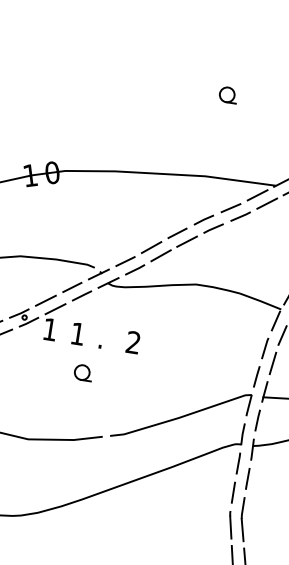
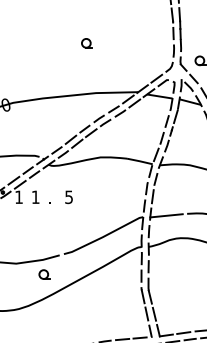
part: (227, 95) -> (86, 43), moved
text: (132, 342) -> (68, 197), 2 -> 5
part: (83, 372) -> (44, 274), moved

